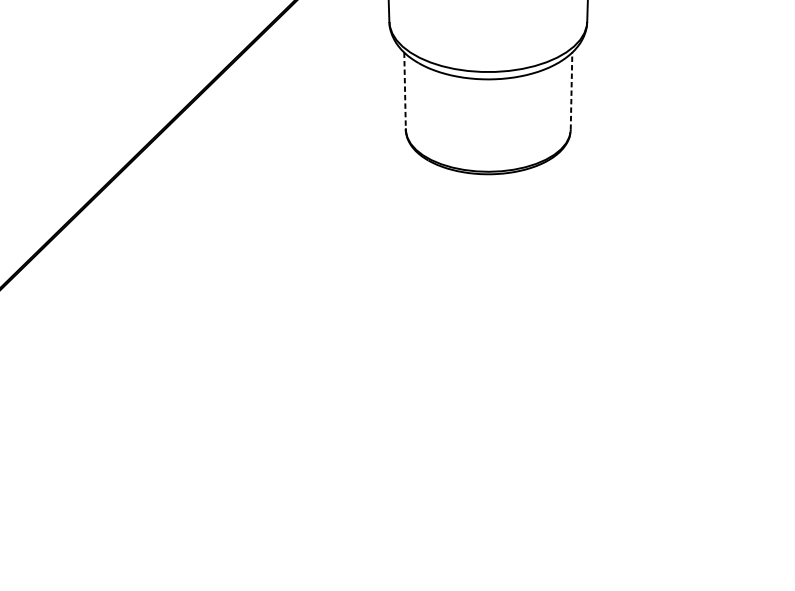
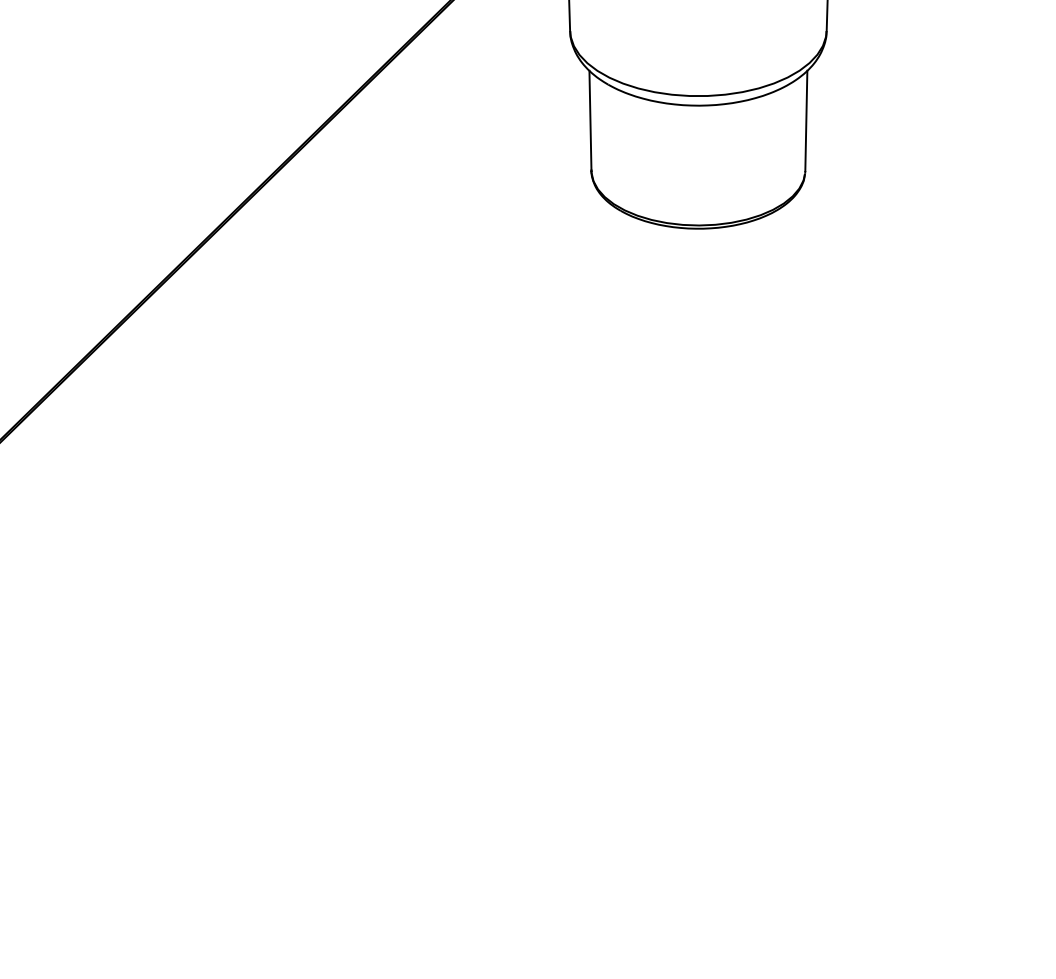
line: (571, 90) -> (806, 120), dashed -> solid
line: (405, 91) -> (590, 121), dashed -> solid

